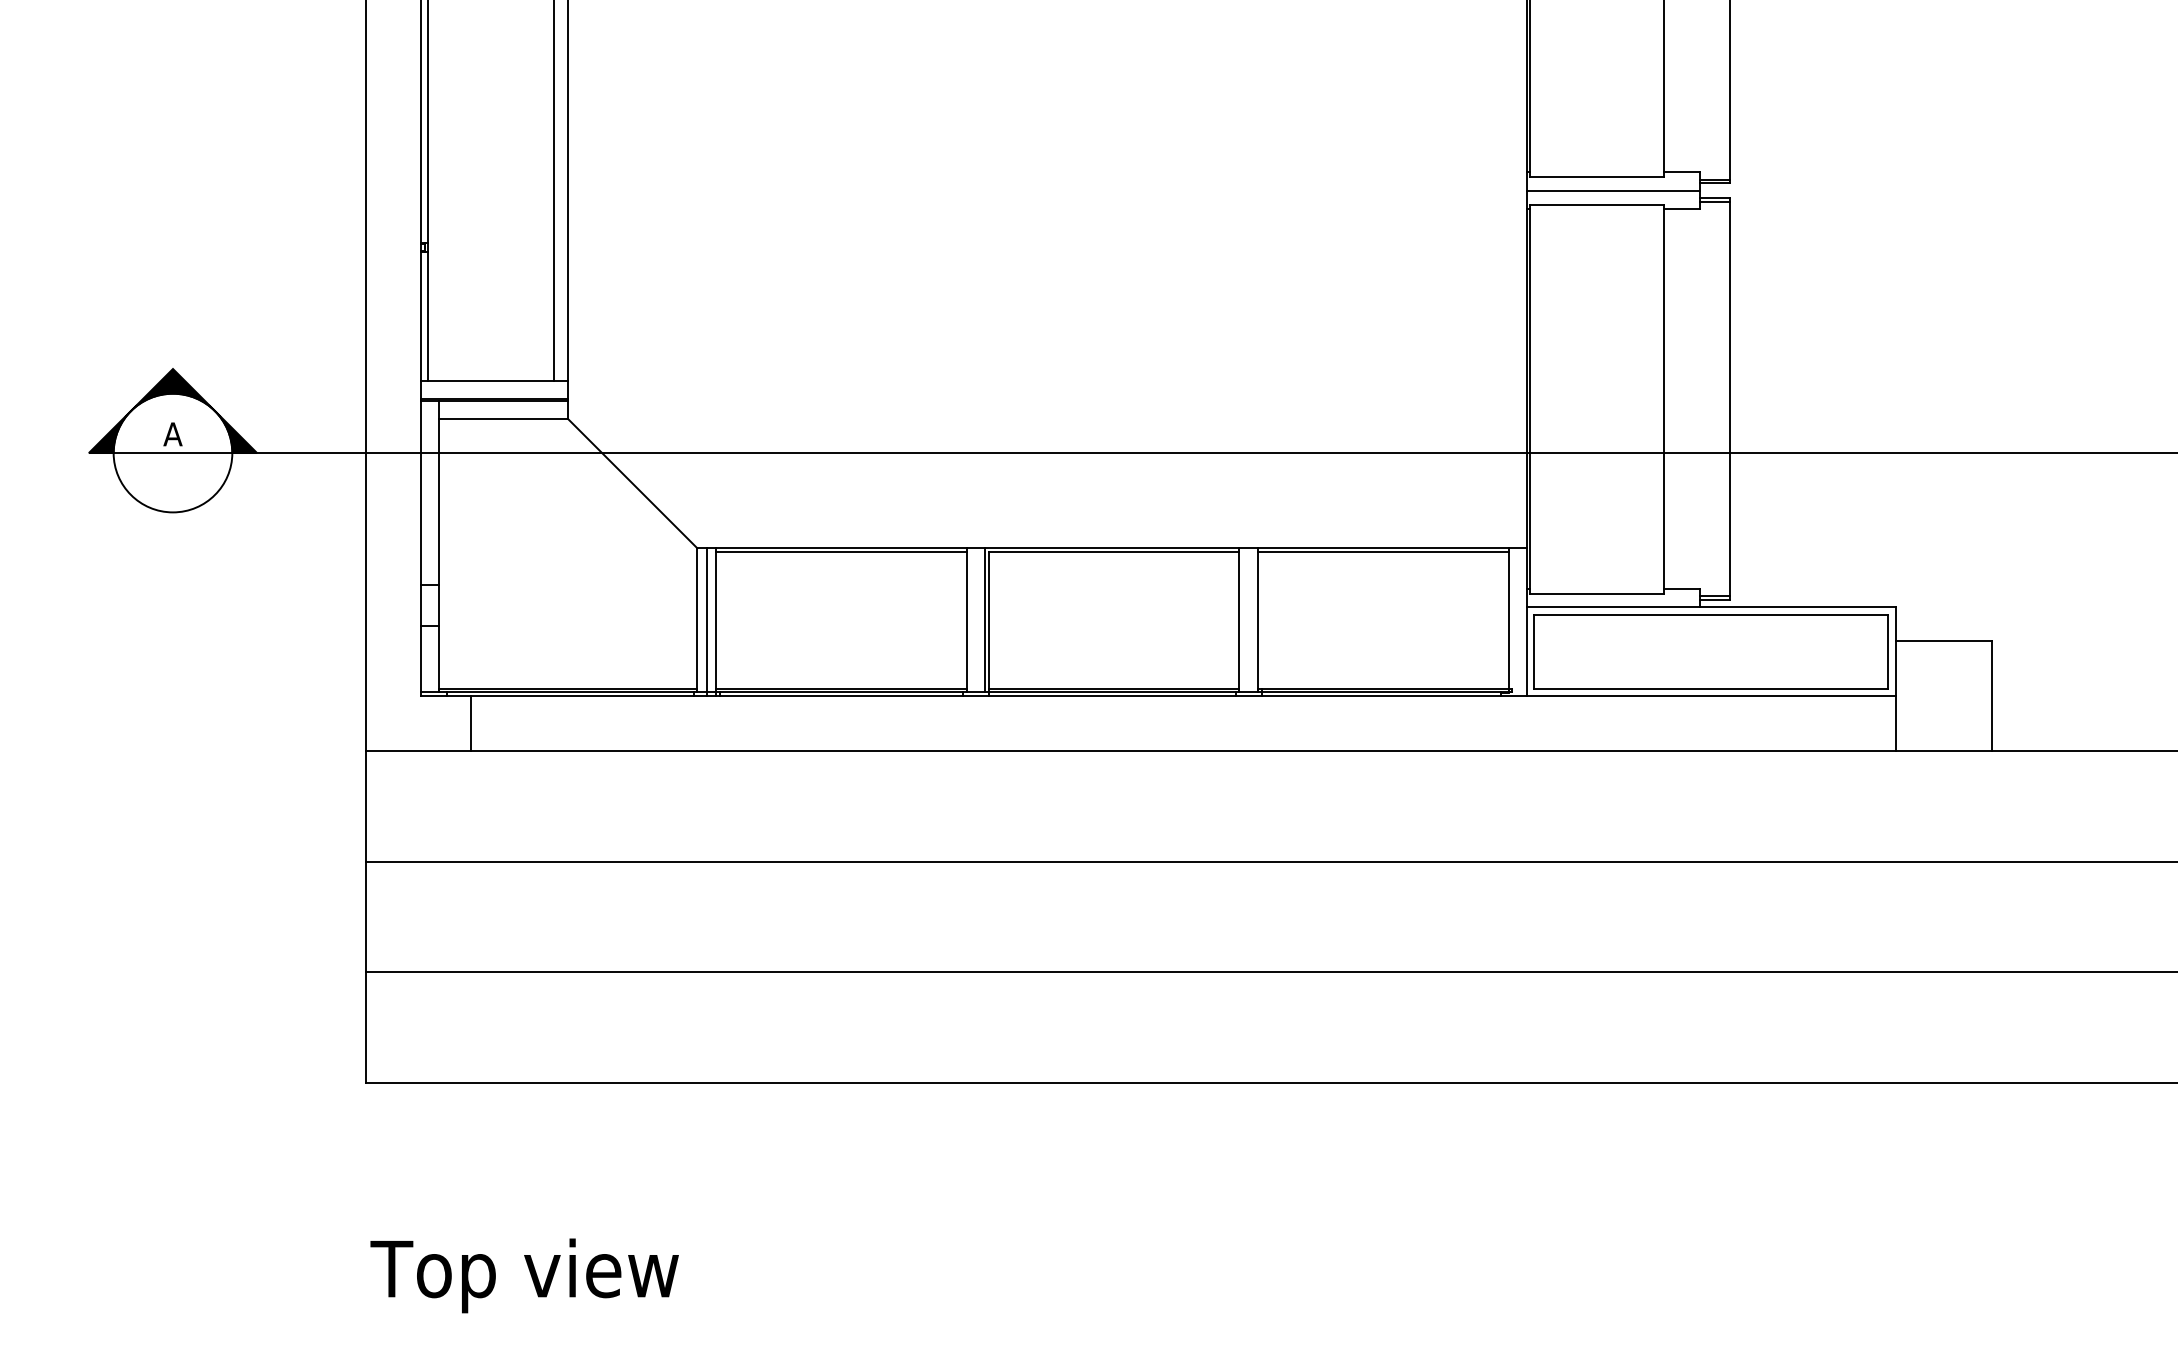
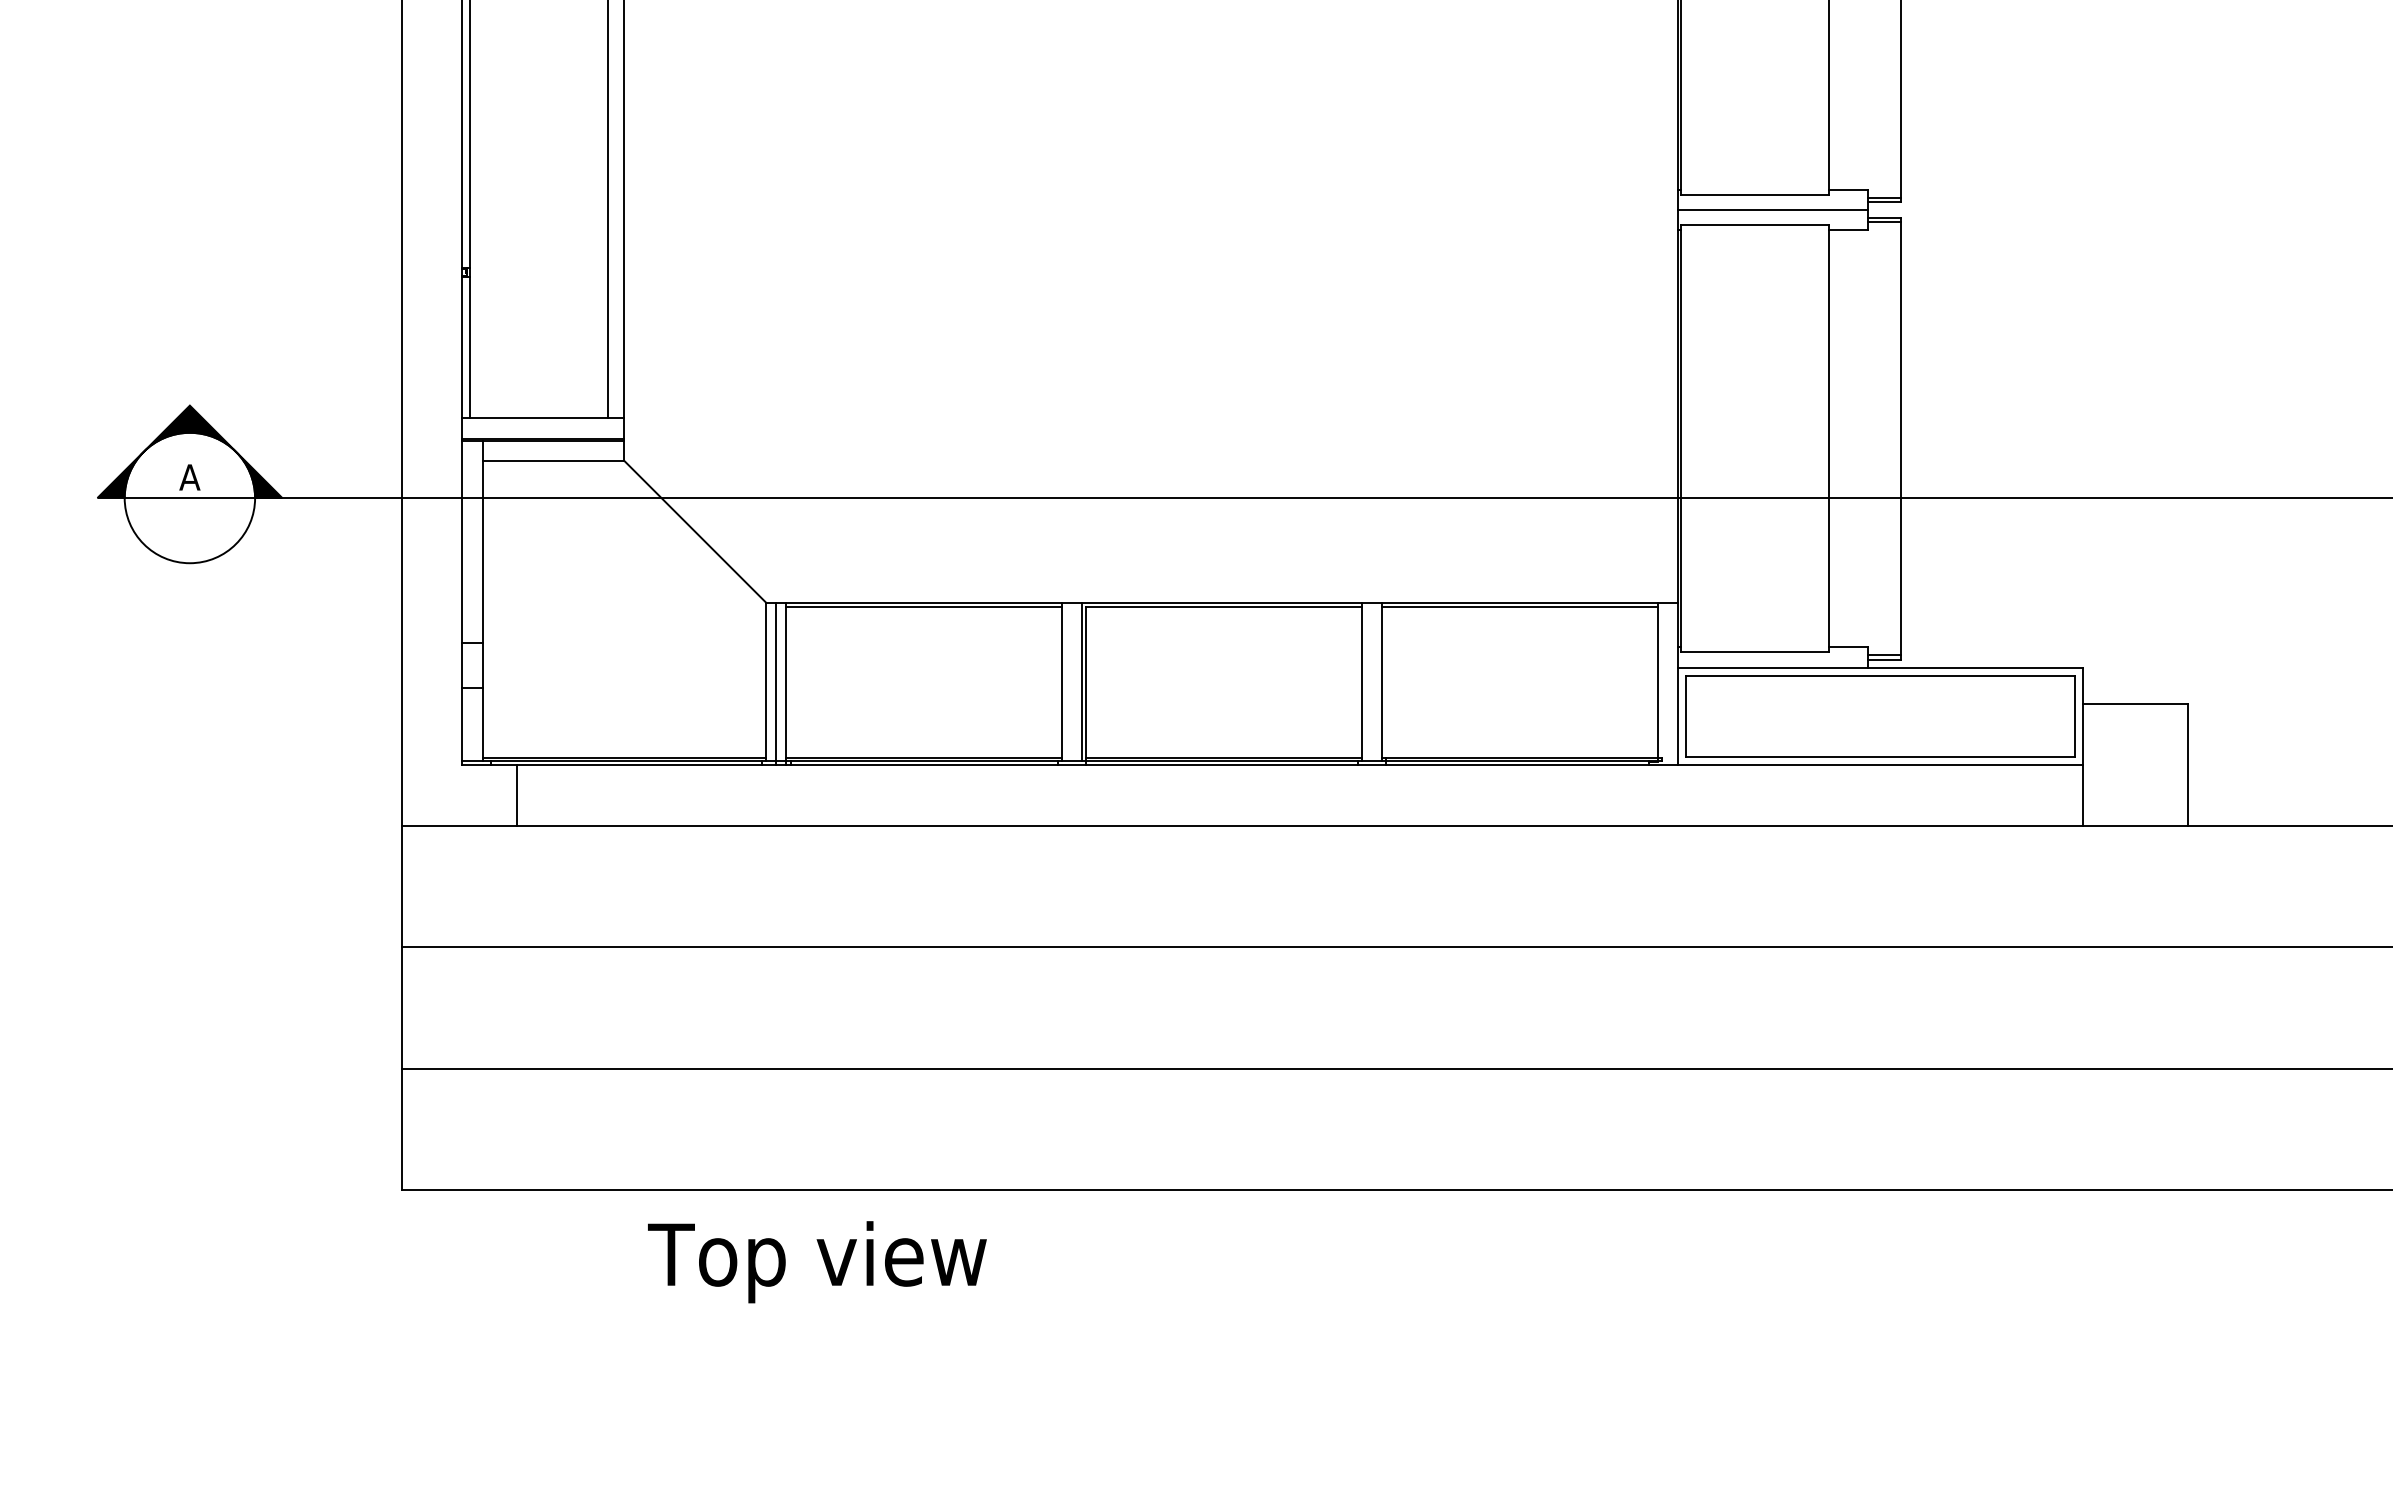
text: (524, 1276) -> (817, 1262), moved

